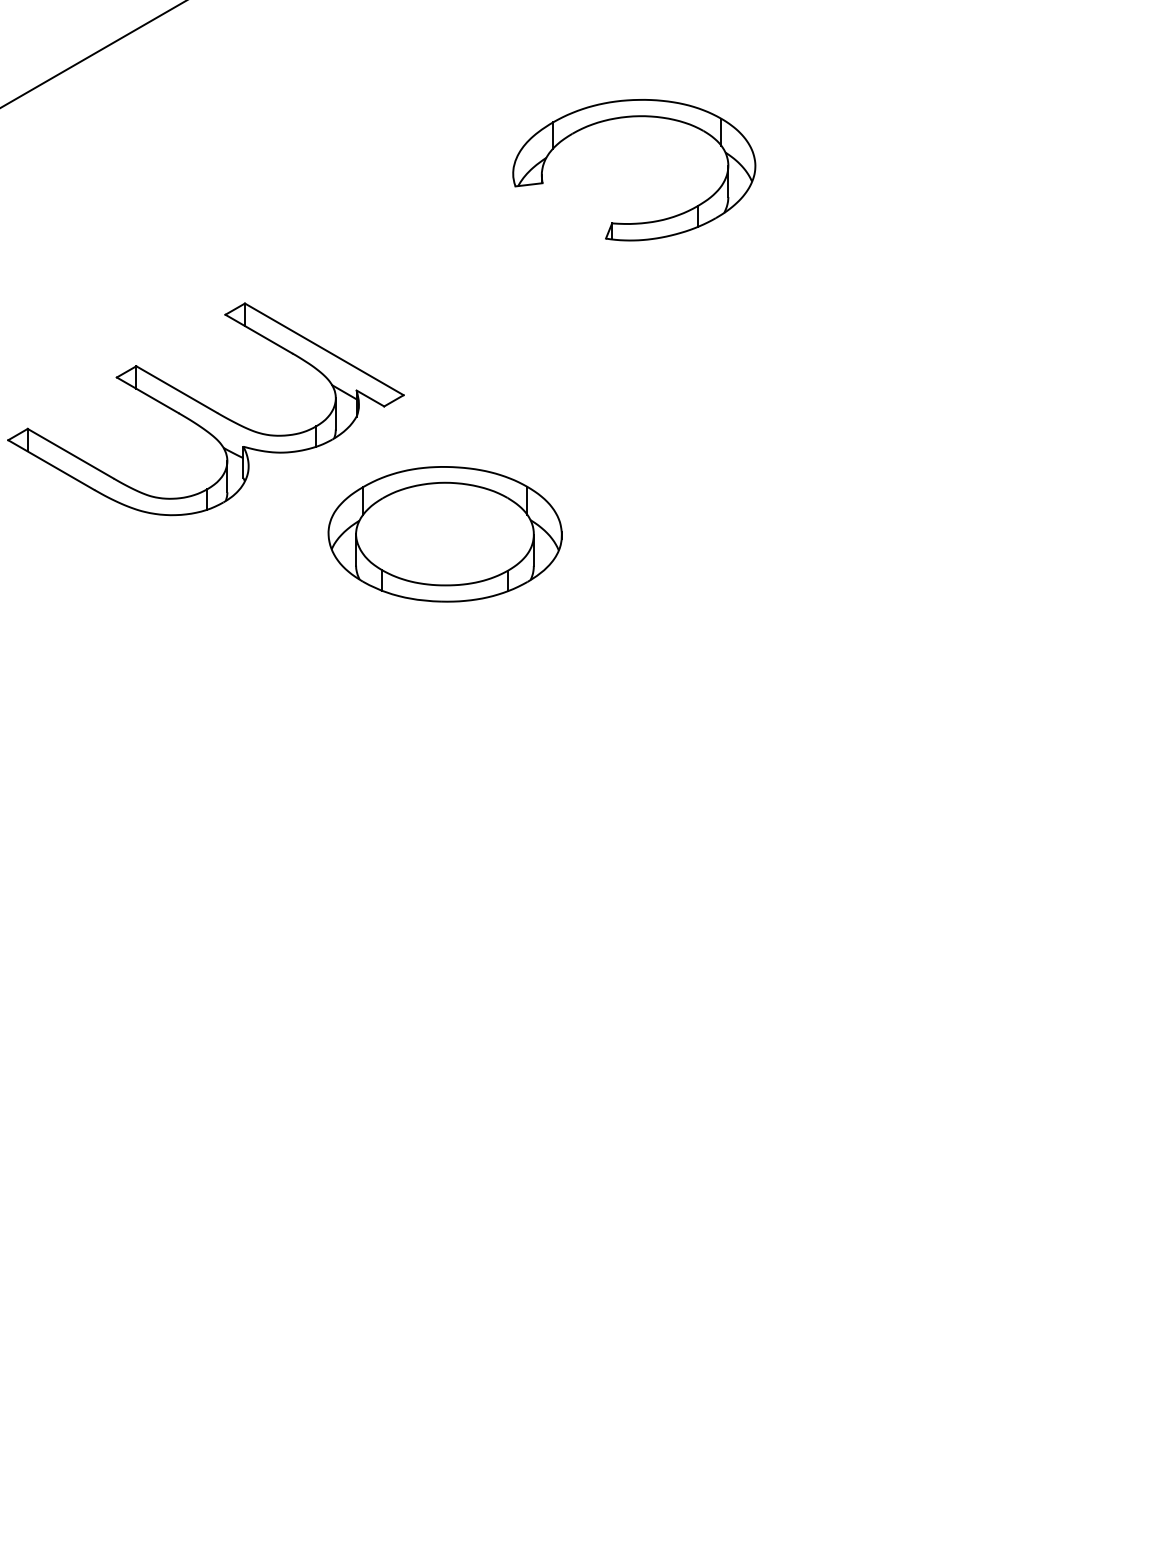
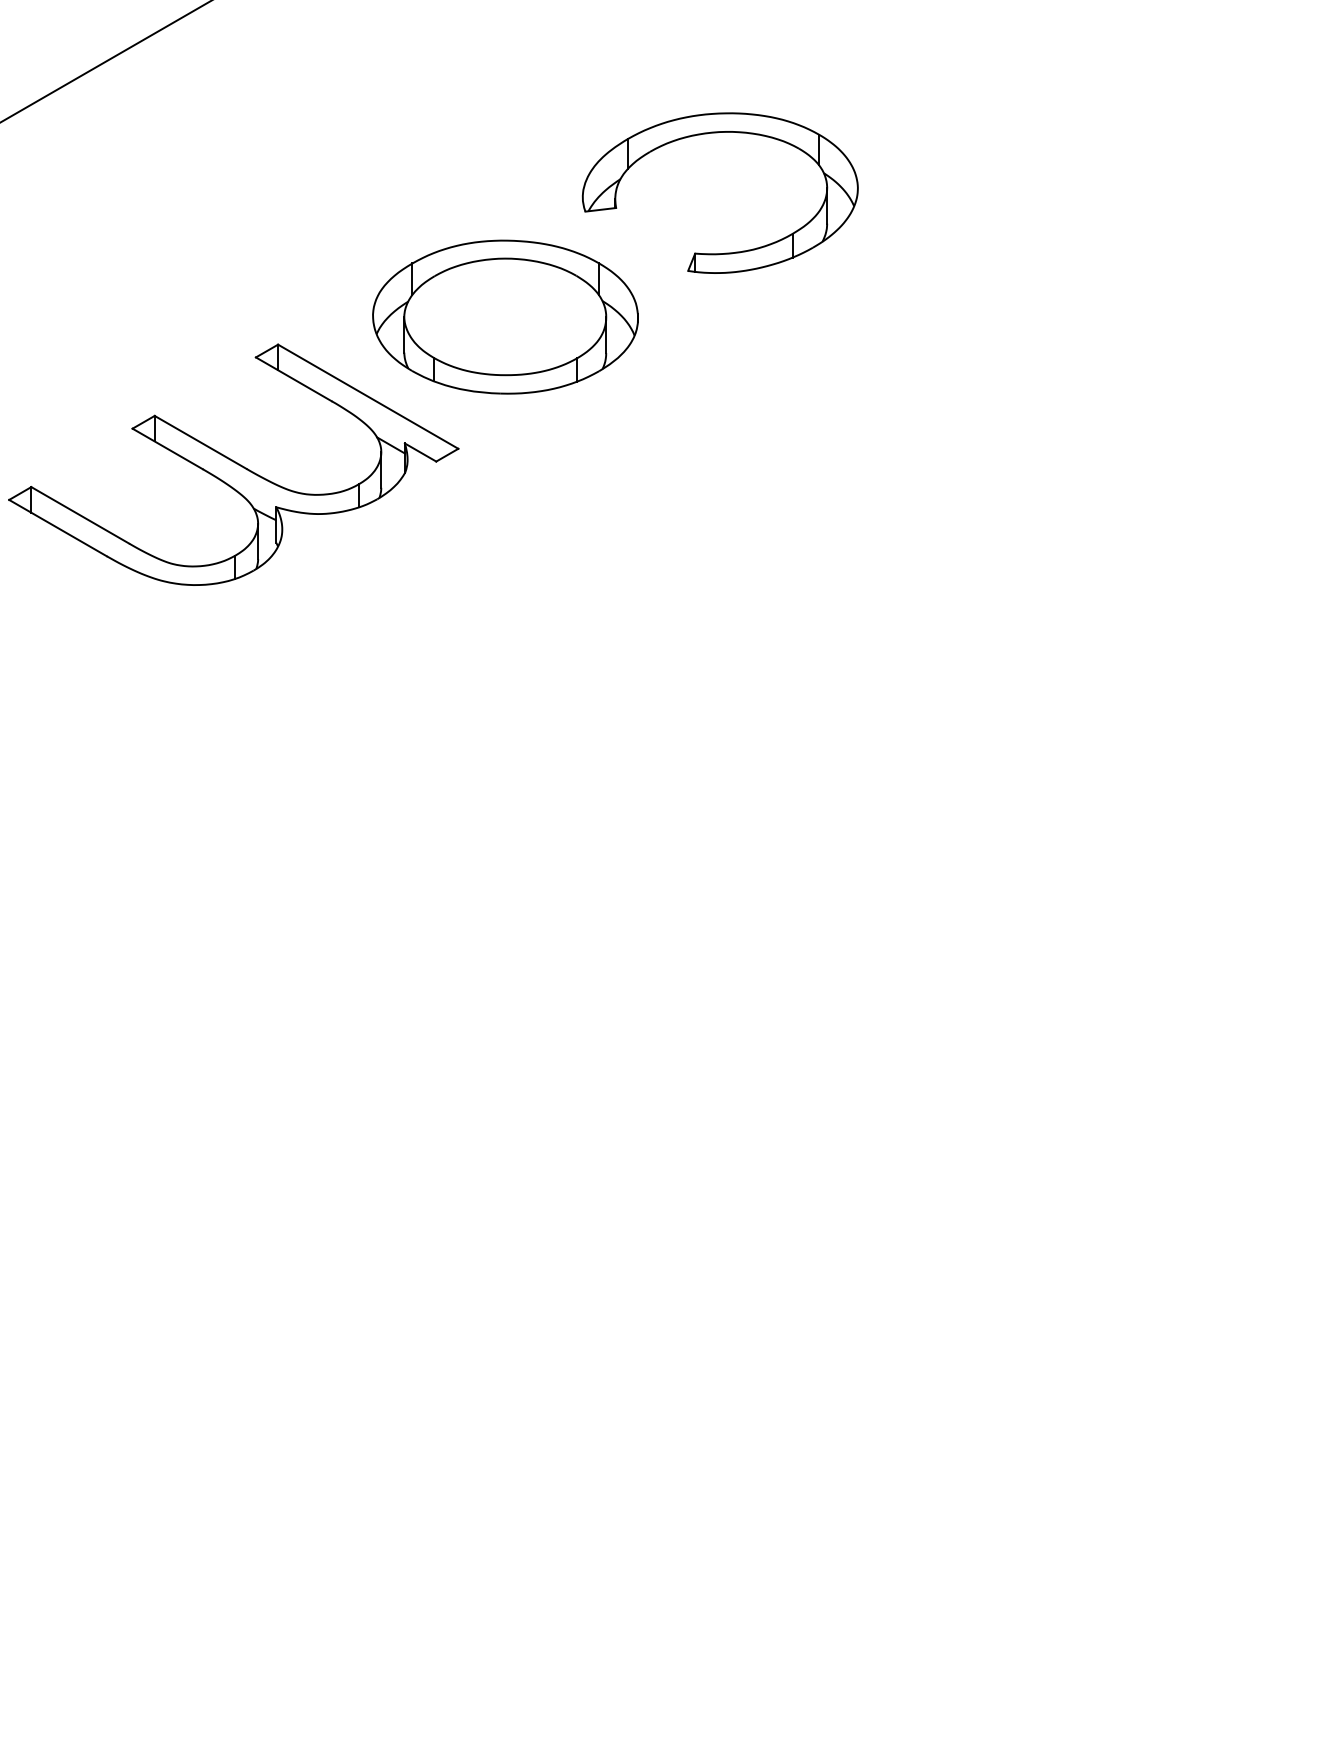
part: (444, 534) -> (504, 317), moved

